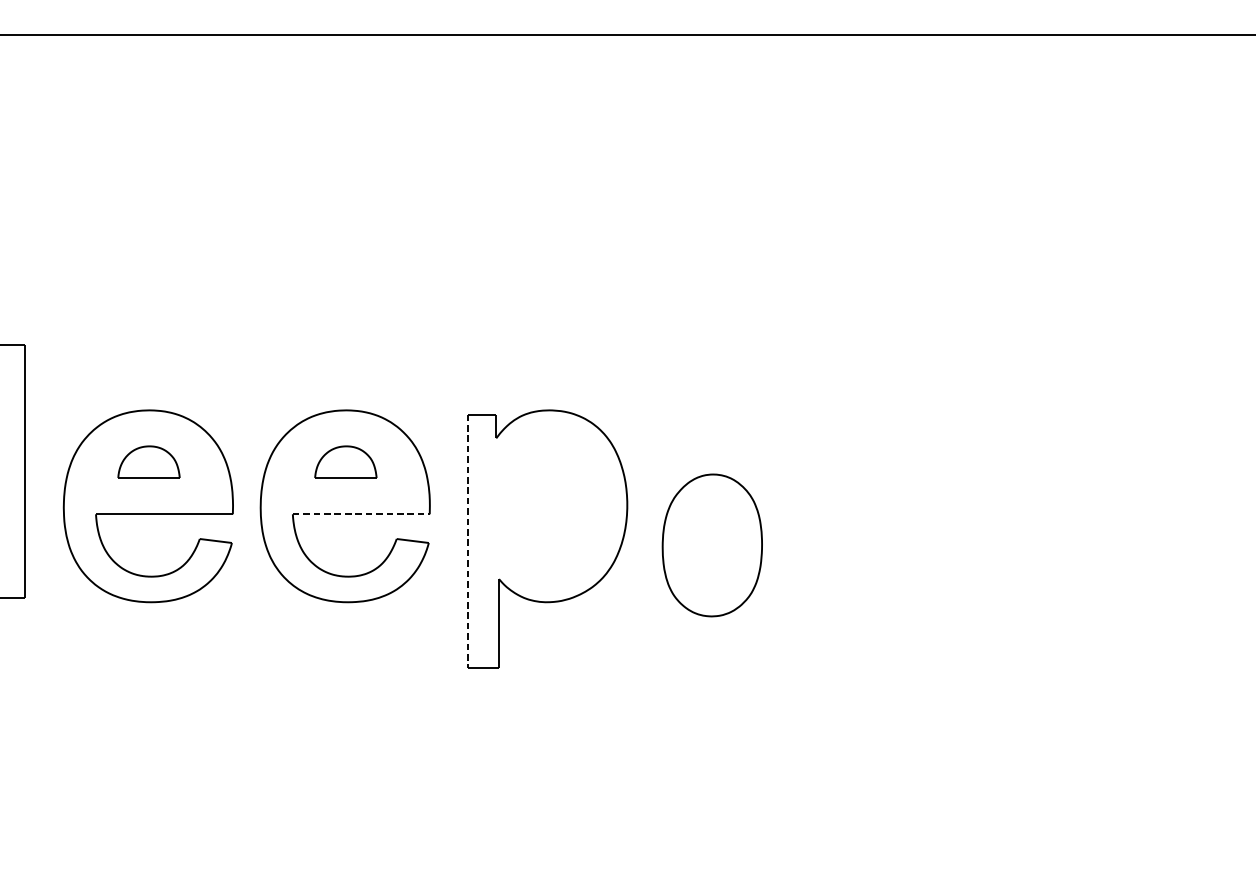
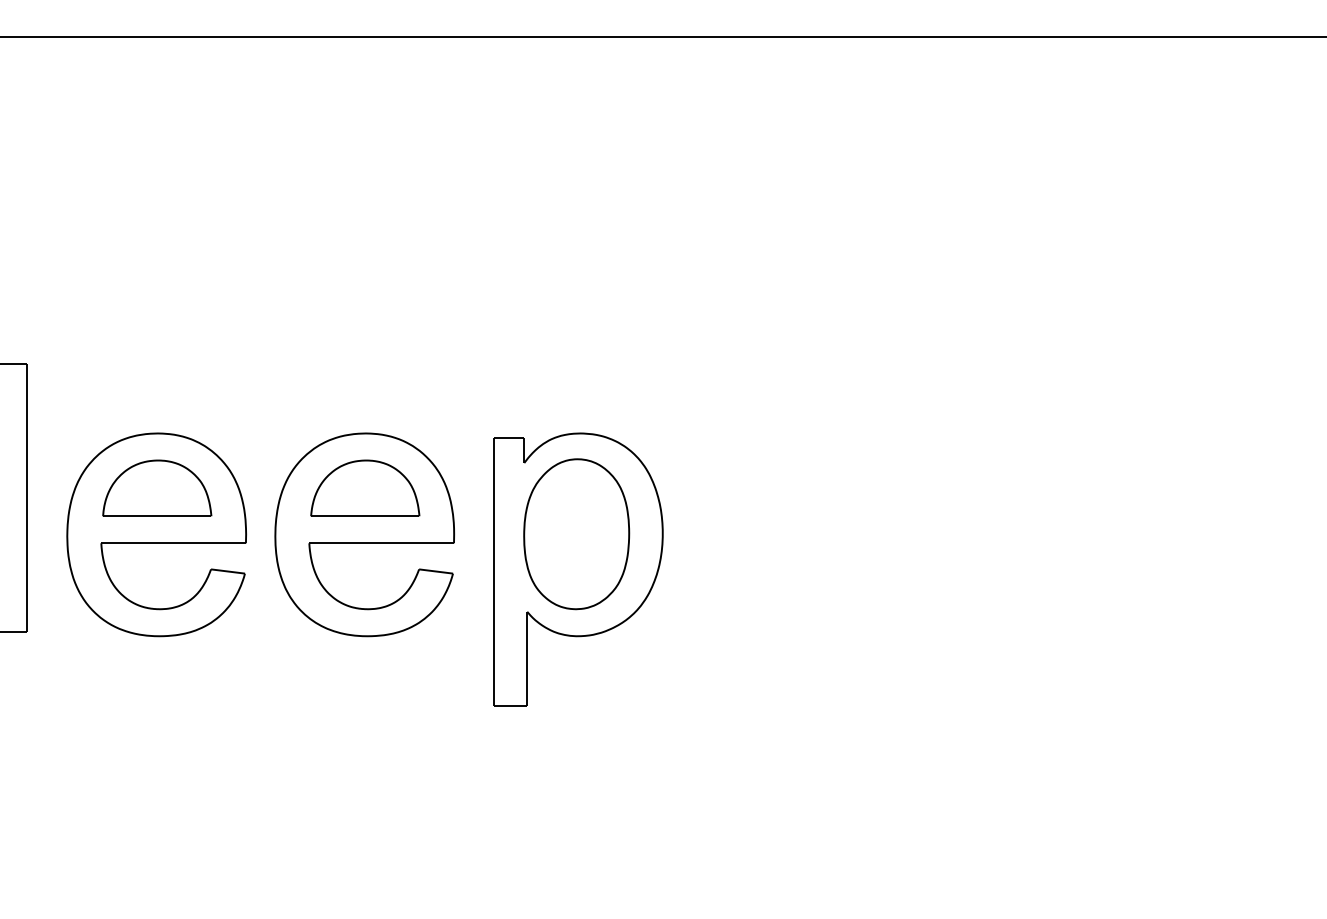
part: (149, 461) -> (157, 487), size x1.67
part: (346, 461) -> (365, 487), size x1.67
line: (362, 514) -> (382, 543), dashed -> solid
line: (468, 541) -> (494, 572), dashed -> solid
part: (712, 545) -> (576, 534), moved

